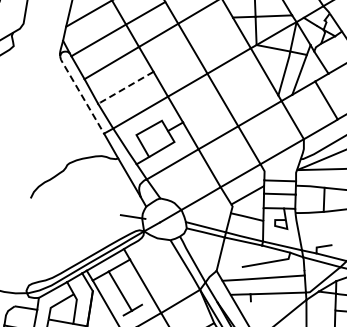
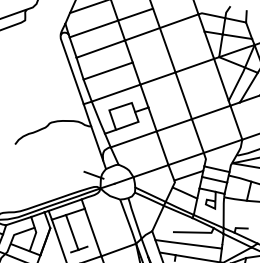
line: (124, 88) -> (107, 71), dashed -> solid
line: (81, 95) -> (71, 70), dashed -> solid

